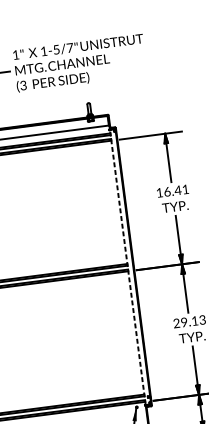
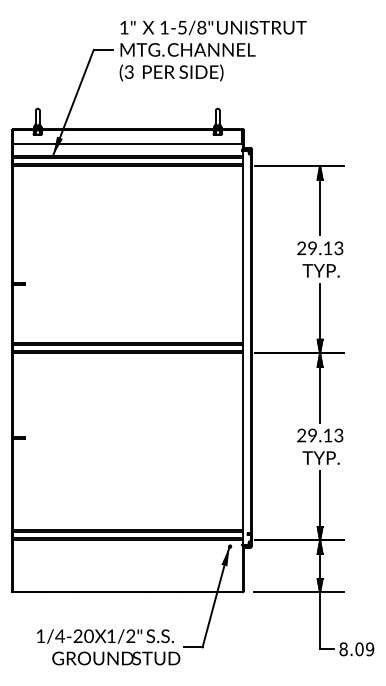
text: (69, 47) -> (201, 27), 1-5/7" -> 1-5/8"
text: (172, 191) -> (320, 248), 16.41 -> 29.13
line: (128, 267) -> (243, 347), dashed -> solid

